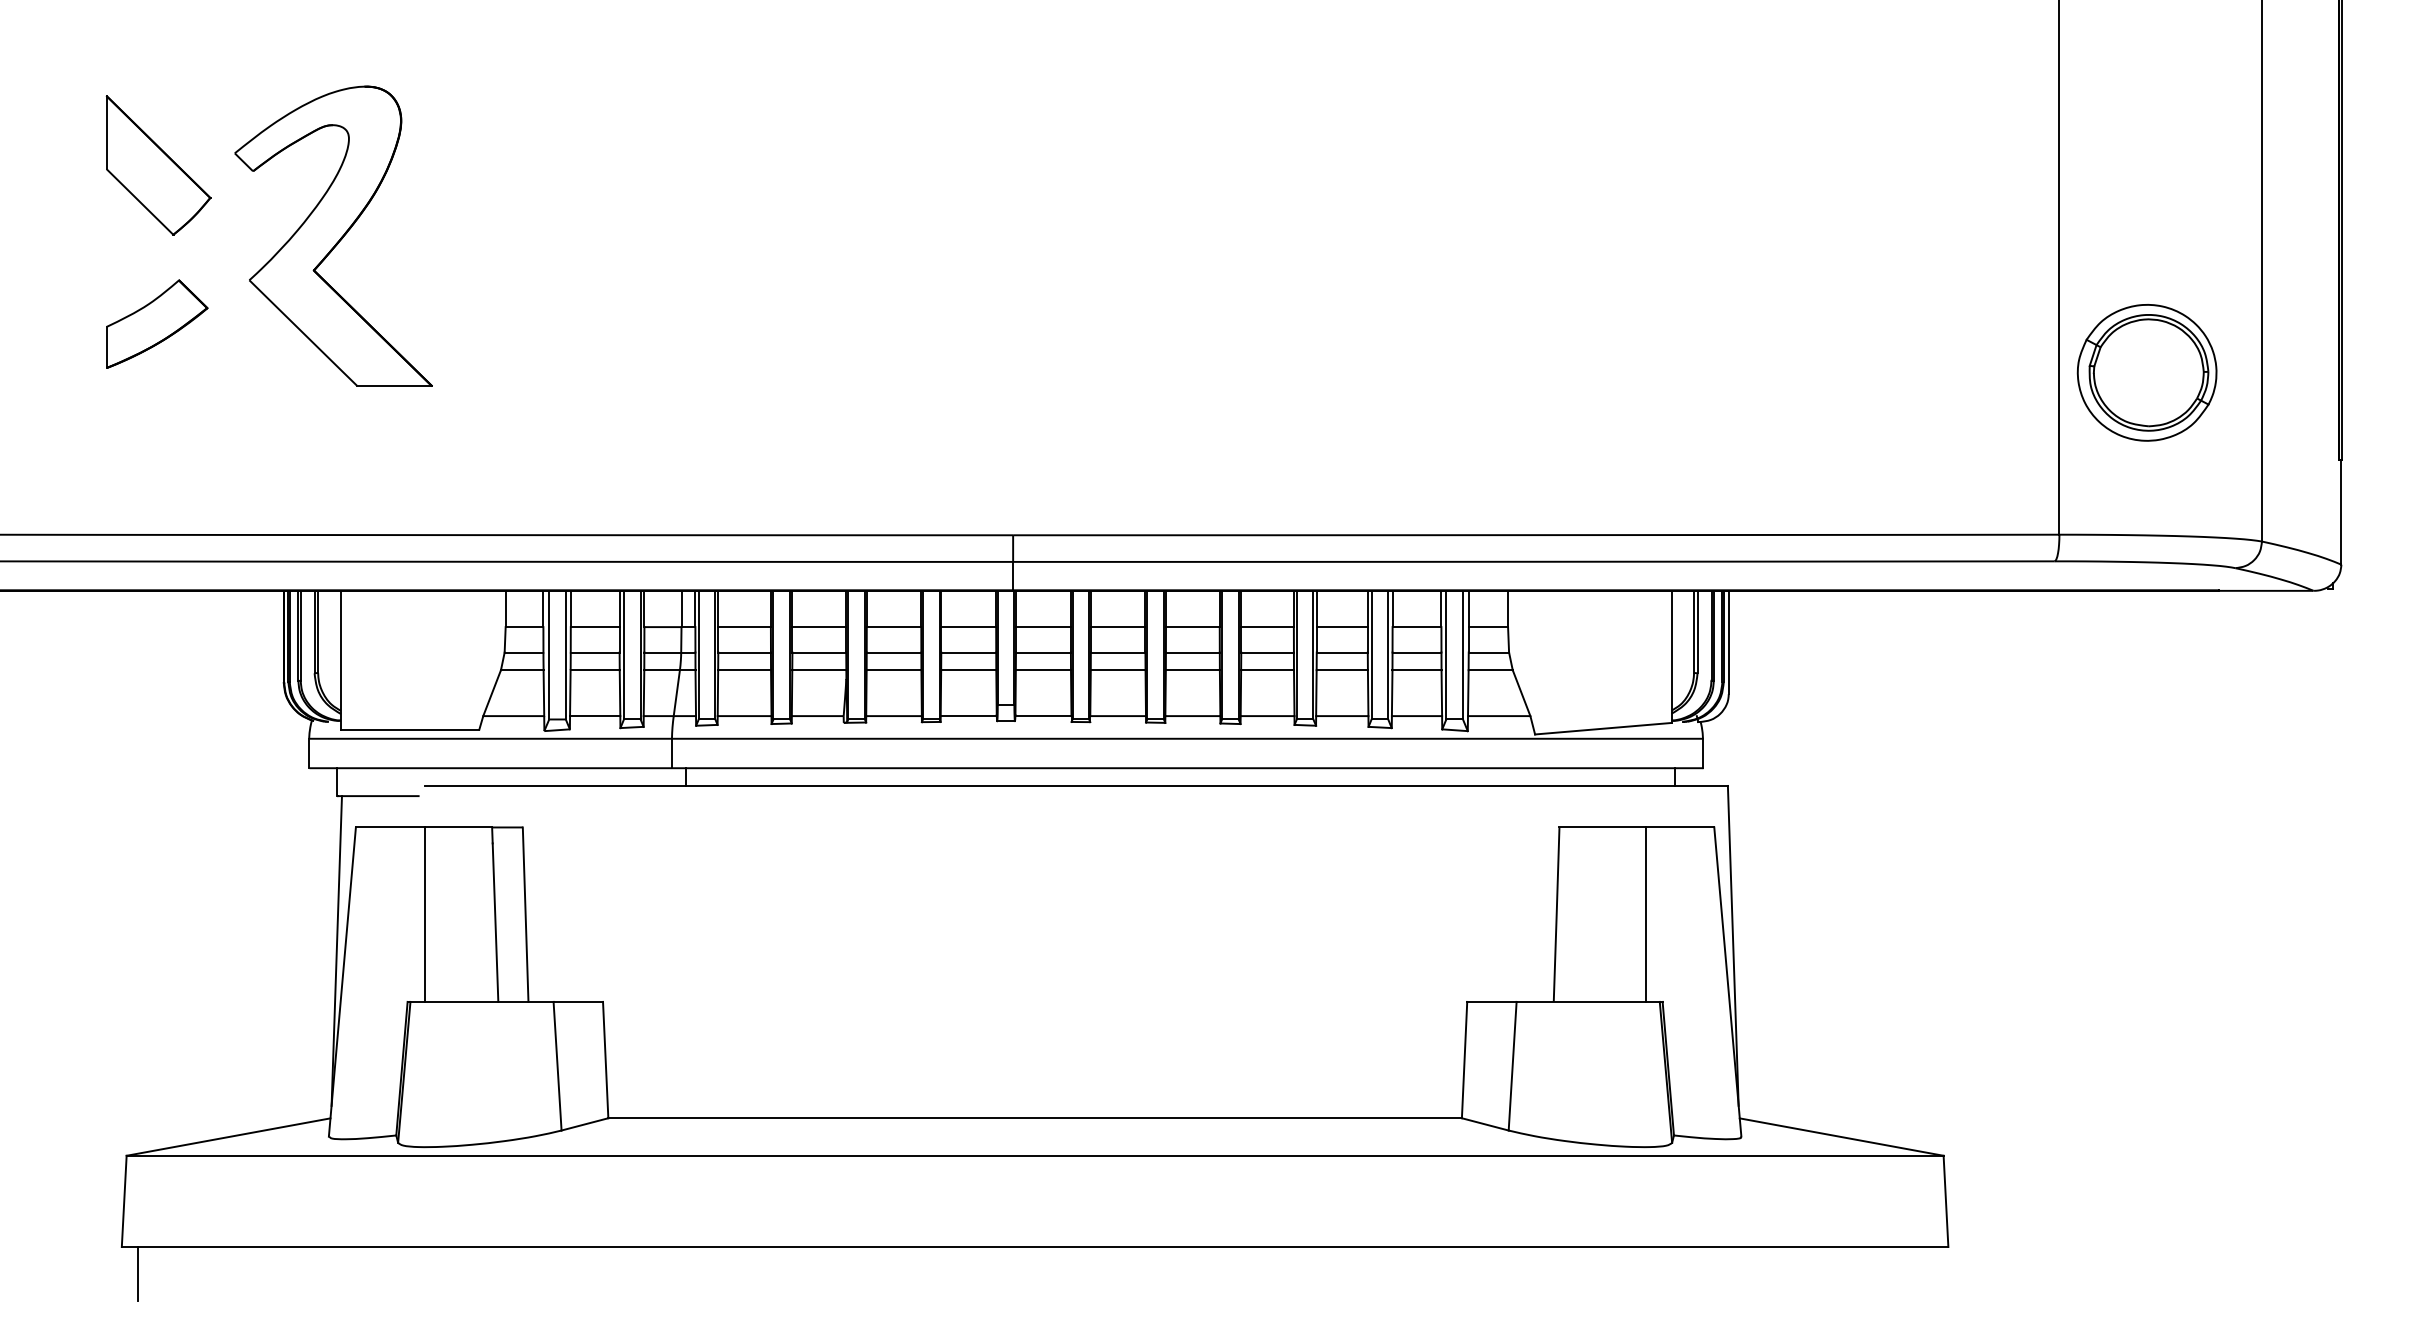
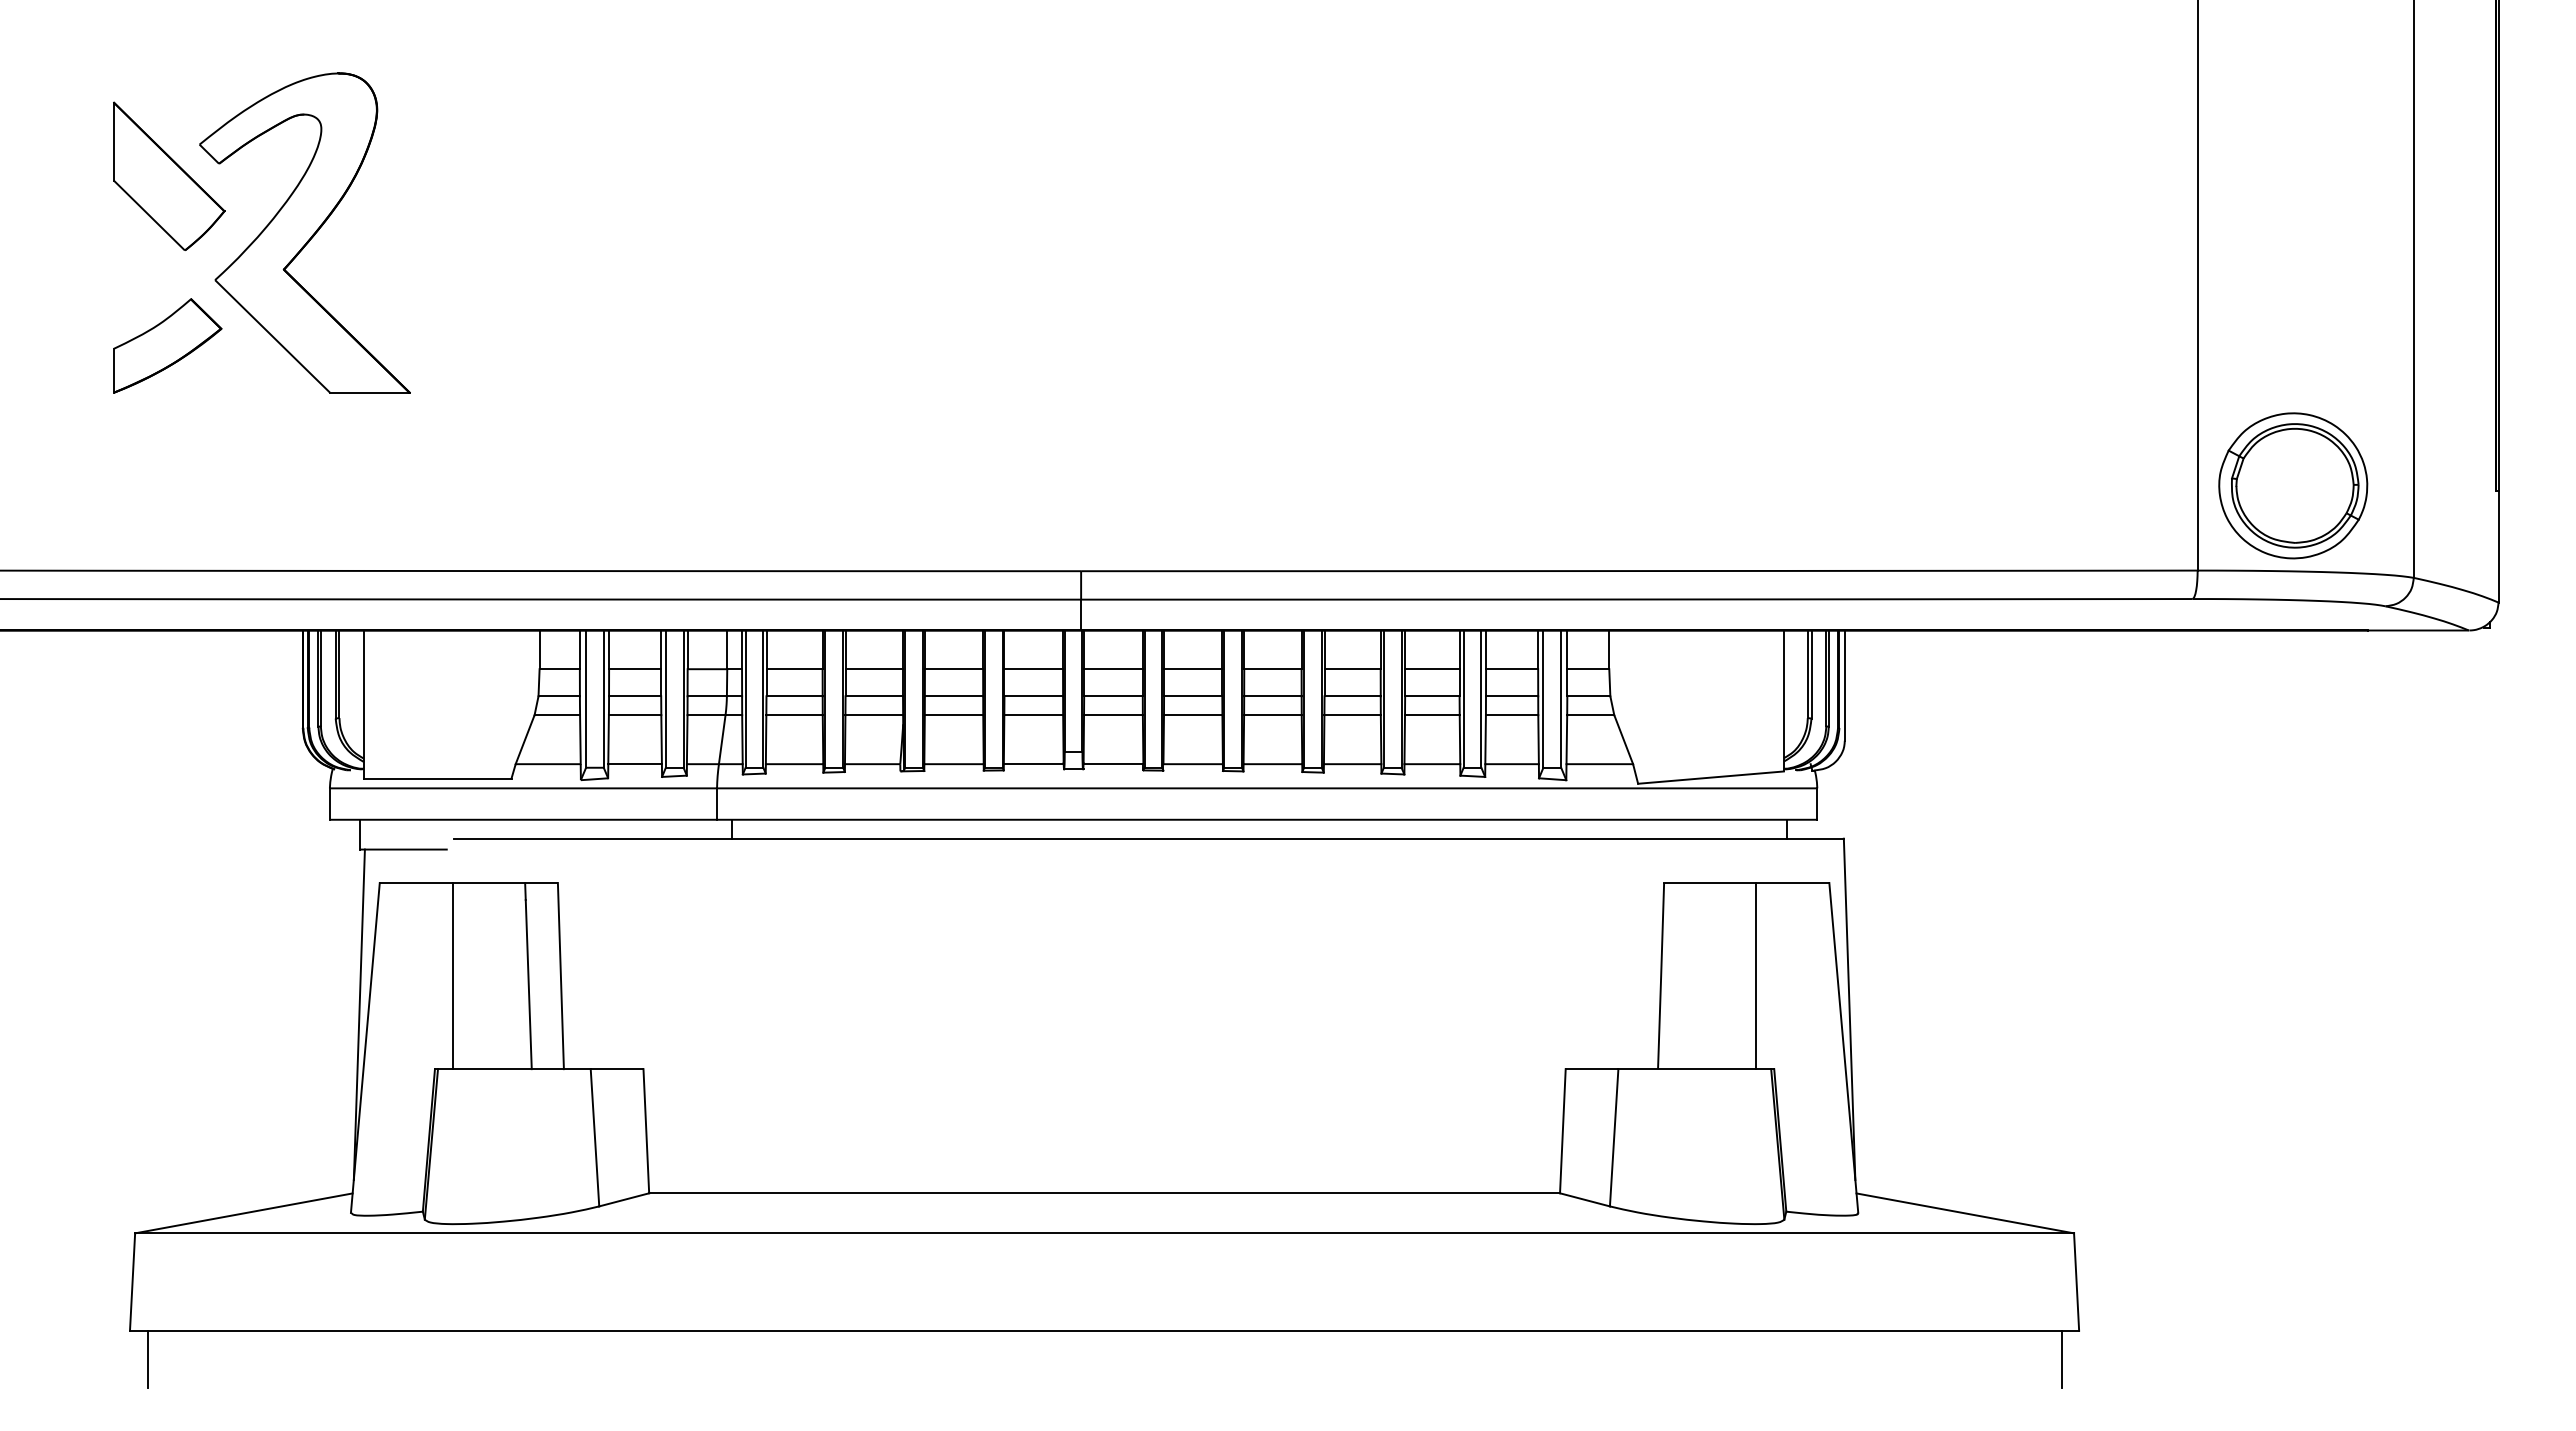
part: (333, 235) -> (304, 232), moved
part: (2147, 372) -> (2293, 485), moved
line: (1931, 1273) -> (2061, 1359), added

